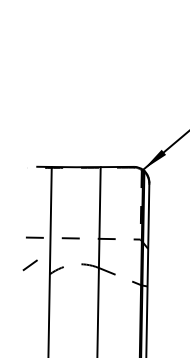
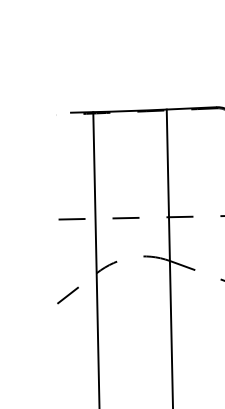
line: (29, 265) -> (66, 295), moved

